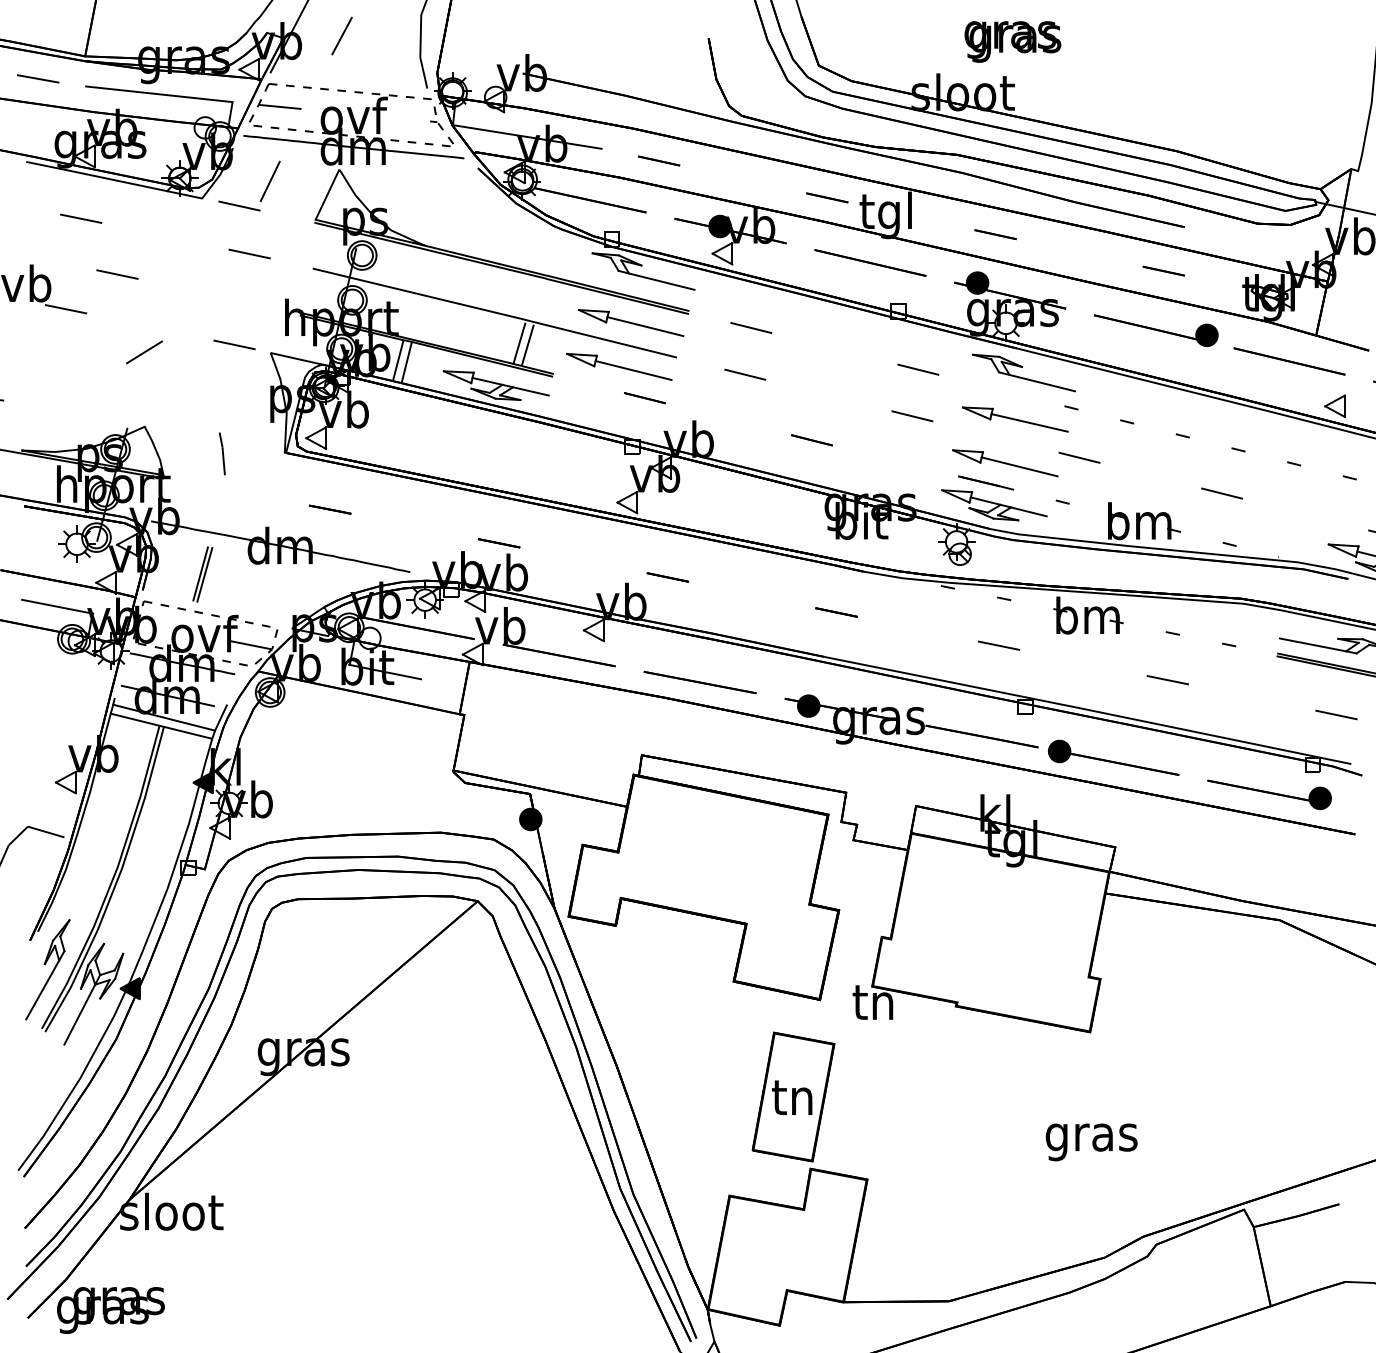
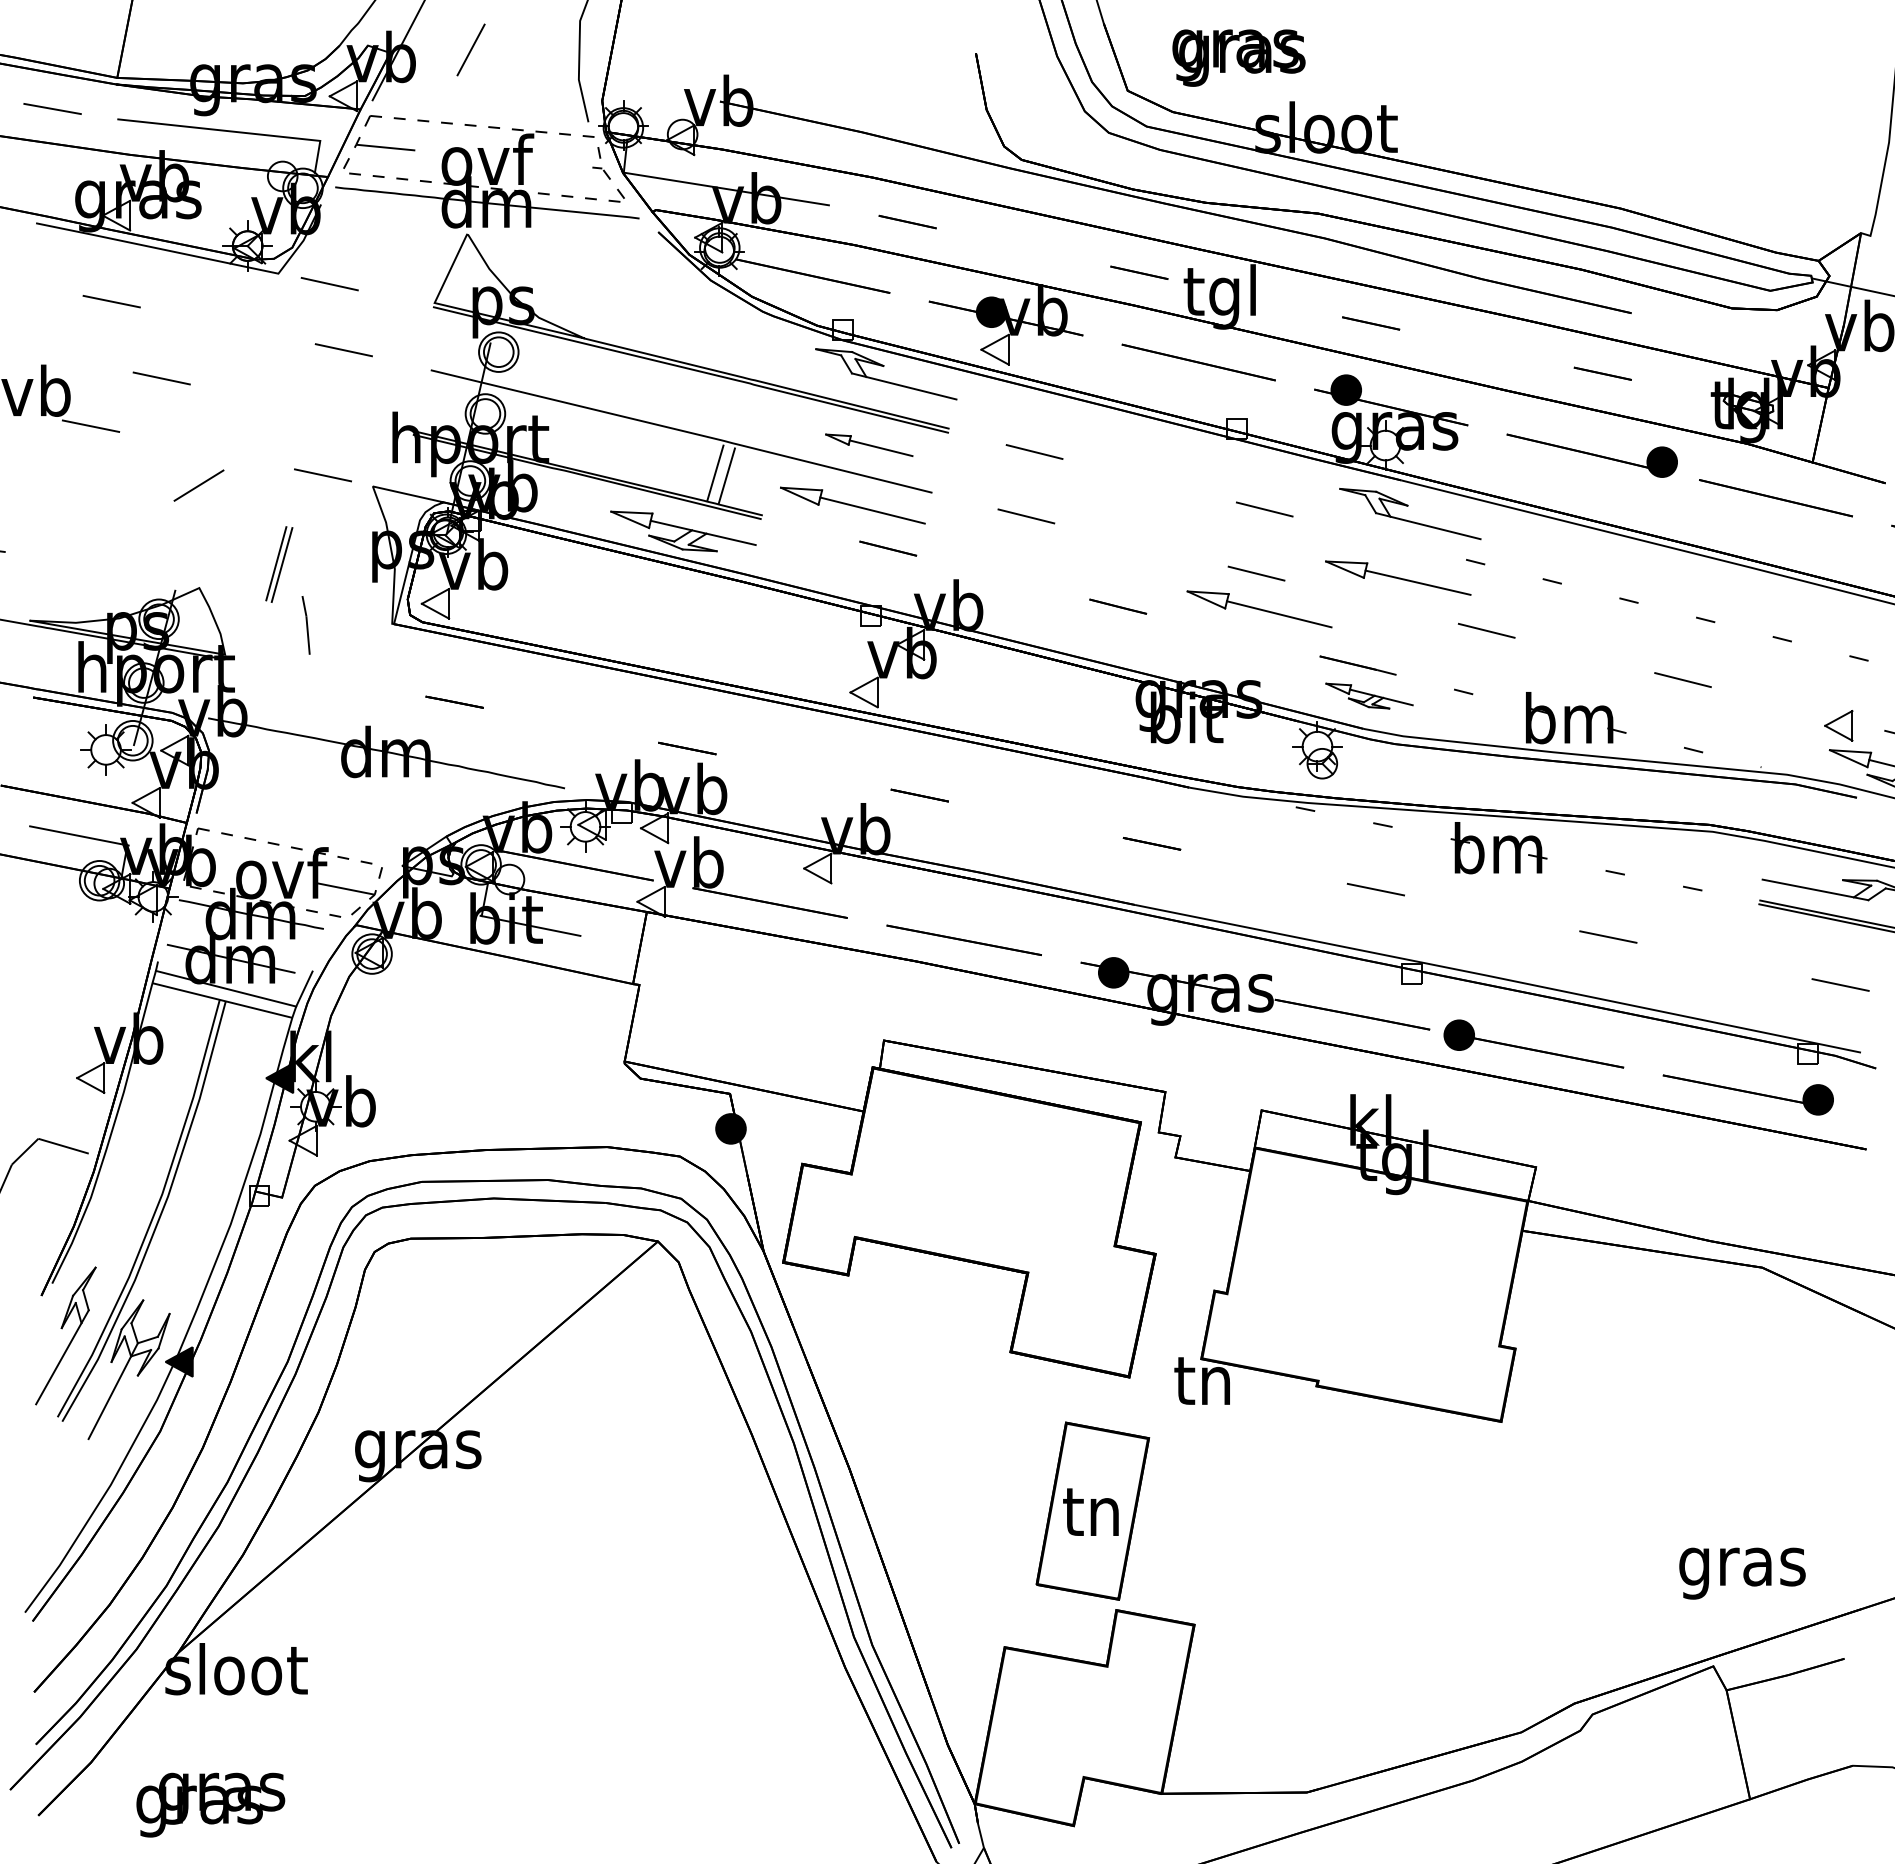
text: (1012, 41) -> (1238, 57), moved
line: (270, 181) -> (372, 250), removed
part: (631, 323) -> (869, 445), size x0.6
line: (398, 360) -> (548, 496), removed
line: (406, 362) -> (560, 499), removed
part: (1334, 406) -> (1838, 725), moved
part: (1005, 463) -> (1259, 609), moved
part: (994, 504) -> (1369, 695), size x0.6
part: (202, 574) -> (279, 564), moved
text: (1091, 1142) -> (1742, 1573), moved
text: (110, 1310) -> (210, 1804), moved

